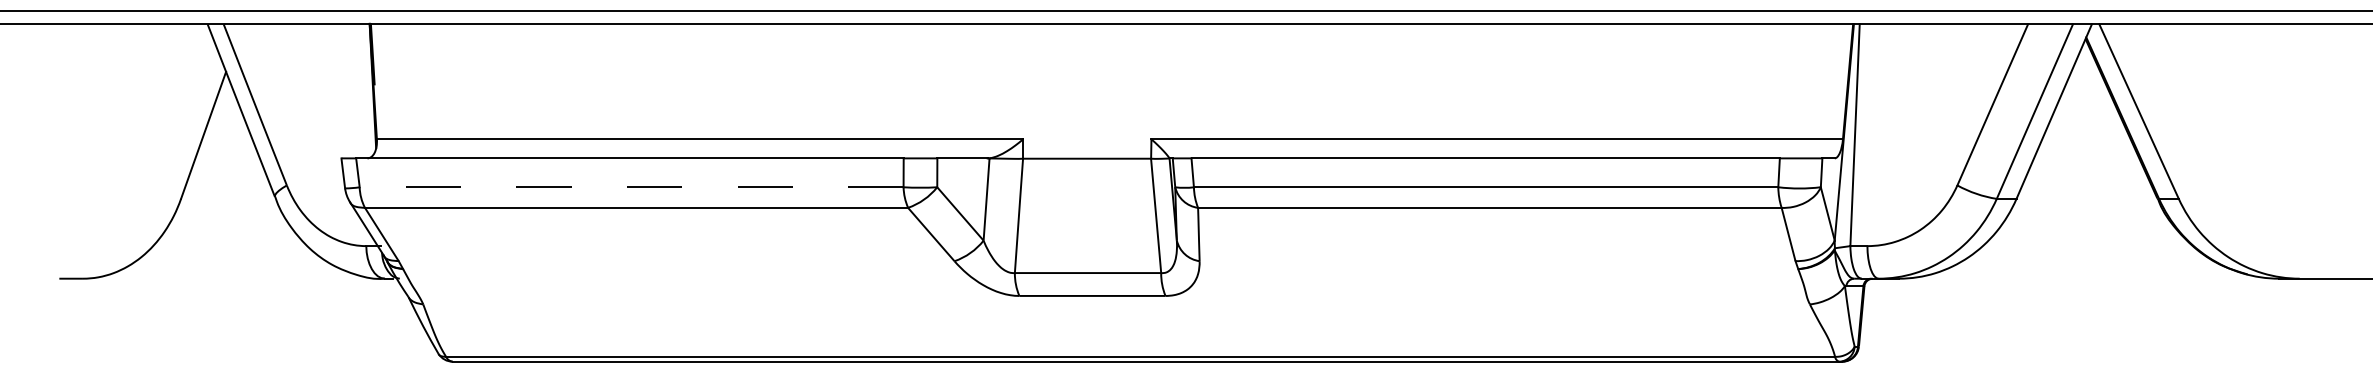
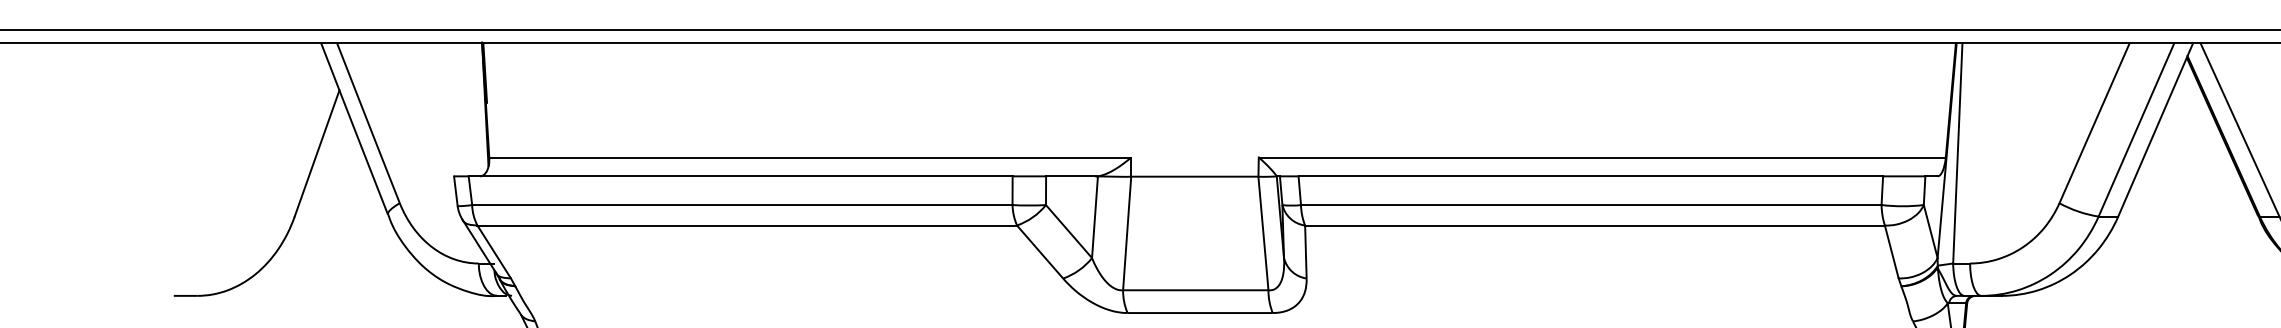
line: (631, 187) -> (742, 205), dashed -> solid

